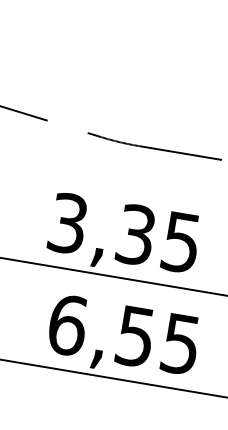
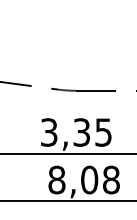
text: (123, 333) -> (83, 179), 6,55 -> 8,08

